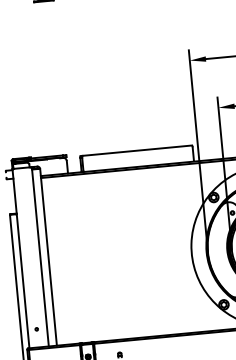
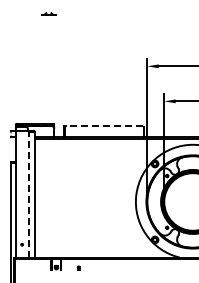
line: (137, 151) -> (104, 126), solid -> dashed
line: (40, 257) -> (29, 194), solid -> dashed

